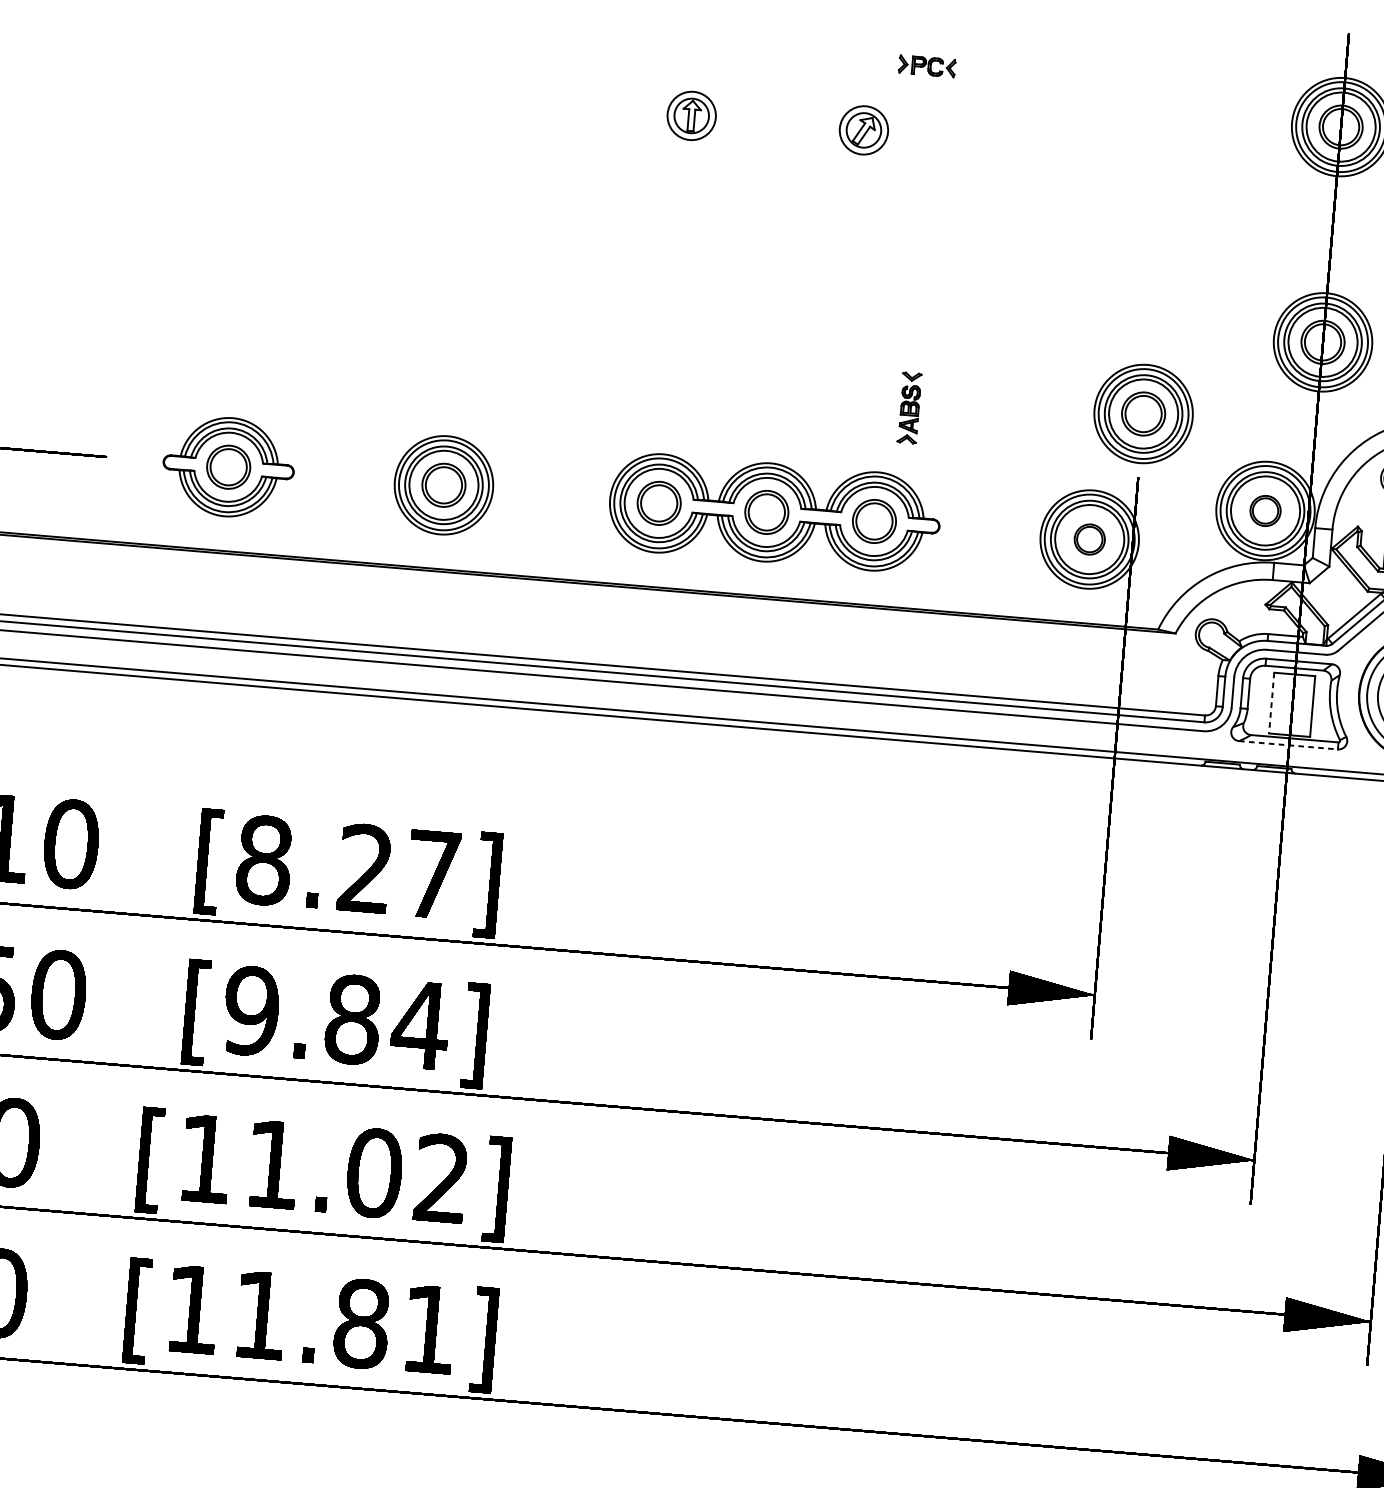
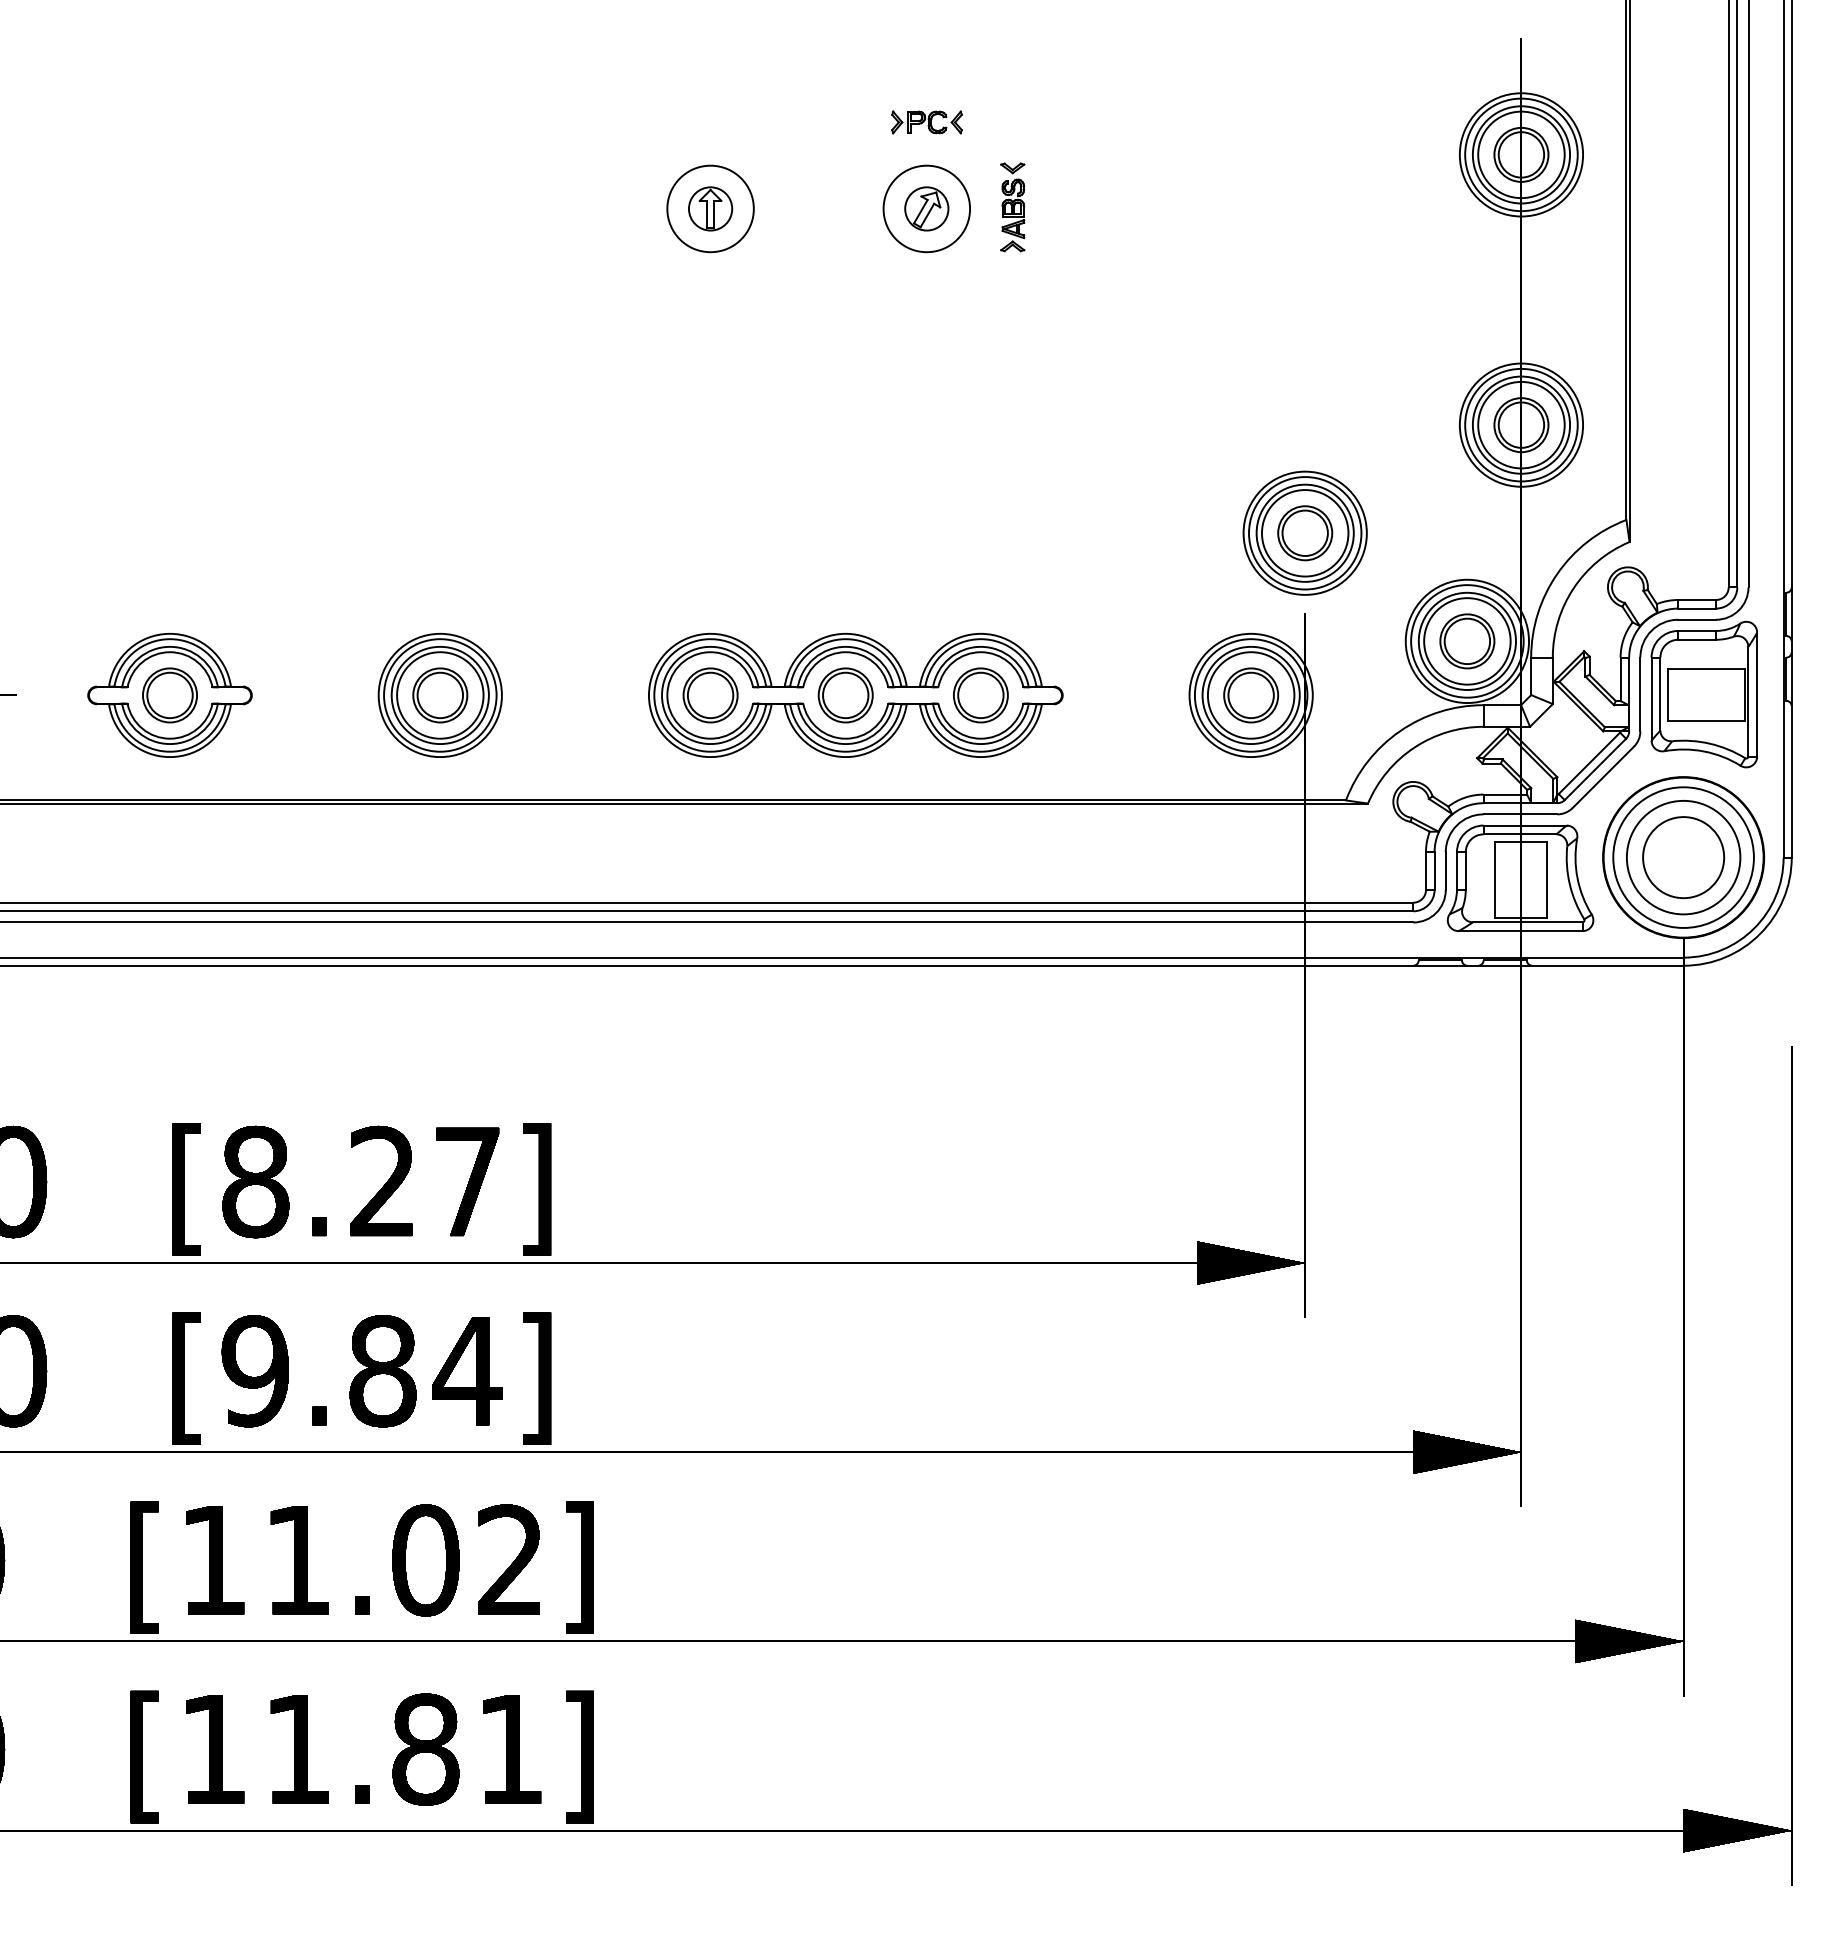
part: (926, 66) -> (926, 122), moved
circle: (691, 115) -> (710, 208), size x1.43
circle: (863, 130) -> (926, 208), size x1.43
part: (909, 408) -> (1012, 207), moved
part: (1265, 511) -> (1467, 641), size x1.43
part: (1089, 539) -> (1251, 695), size x1.43
line: (1271, 703) -> (1495, 880), dashed -> solid
line: (1289, 745) -> (1521, 931), dashed -> solid

